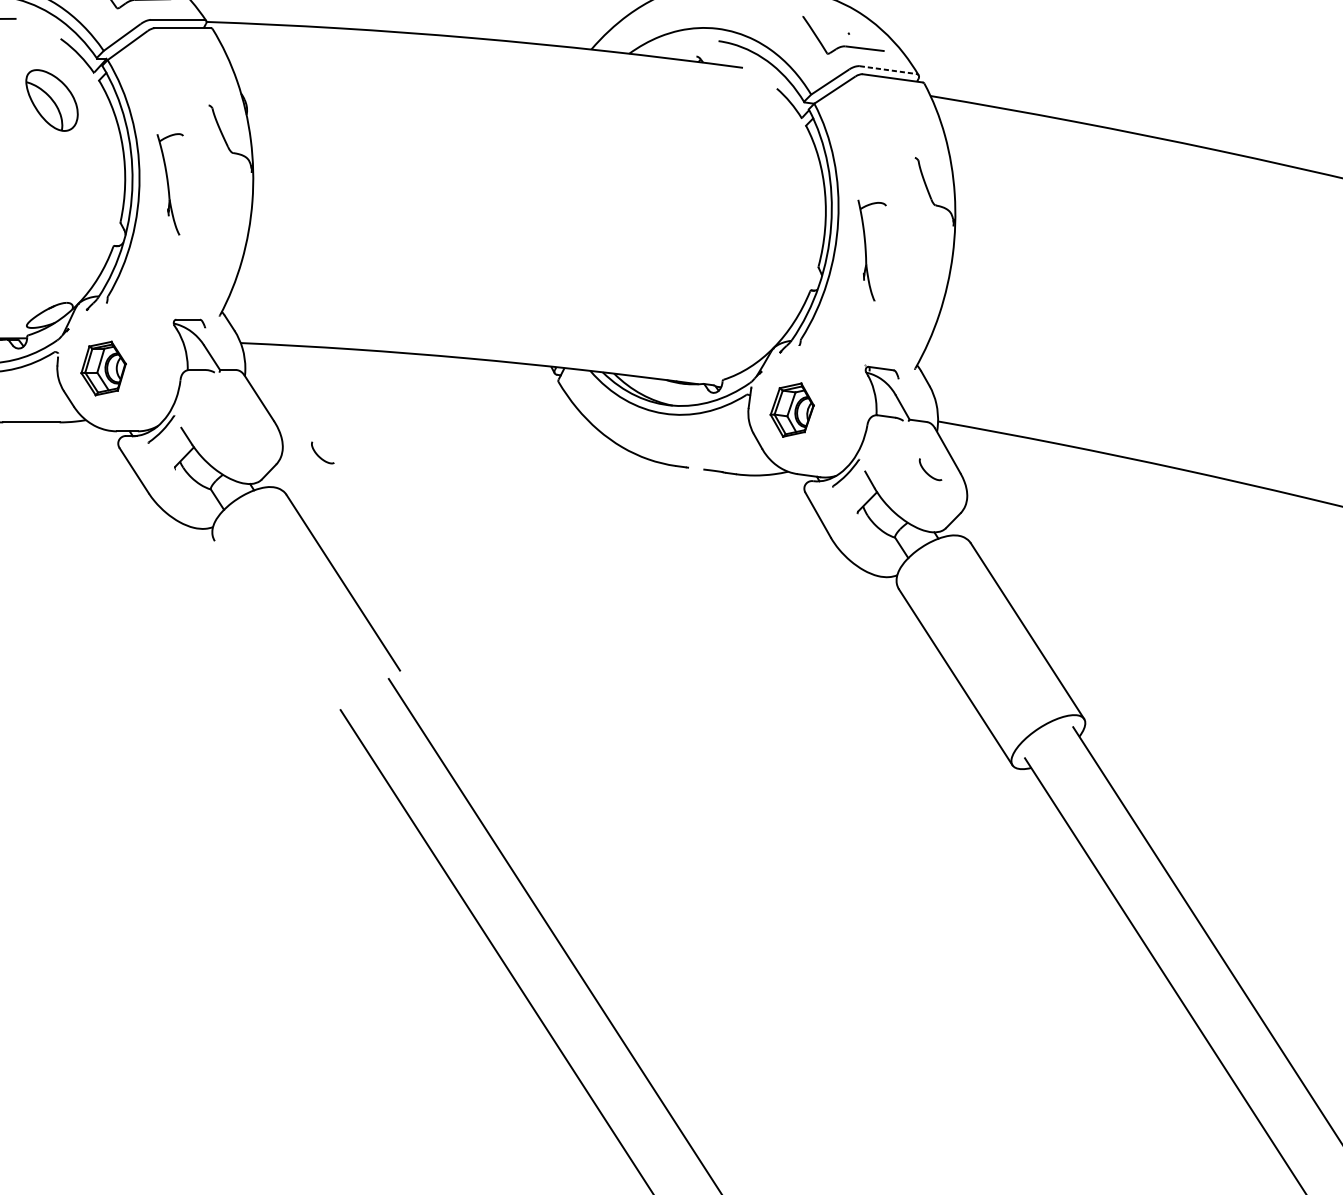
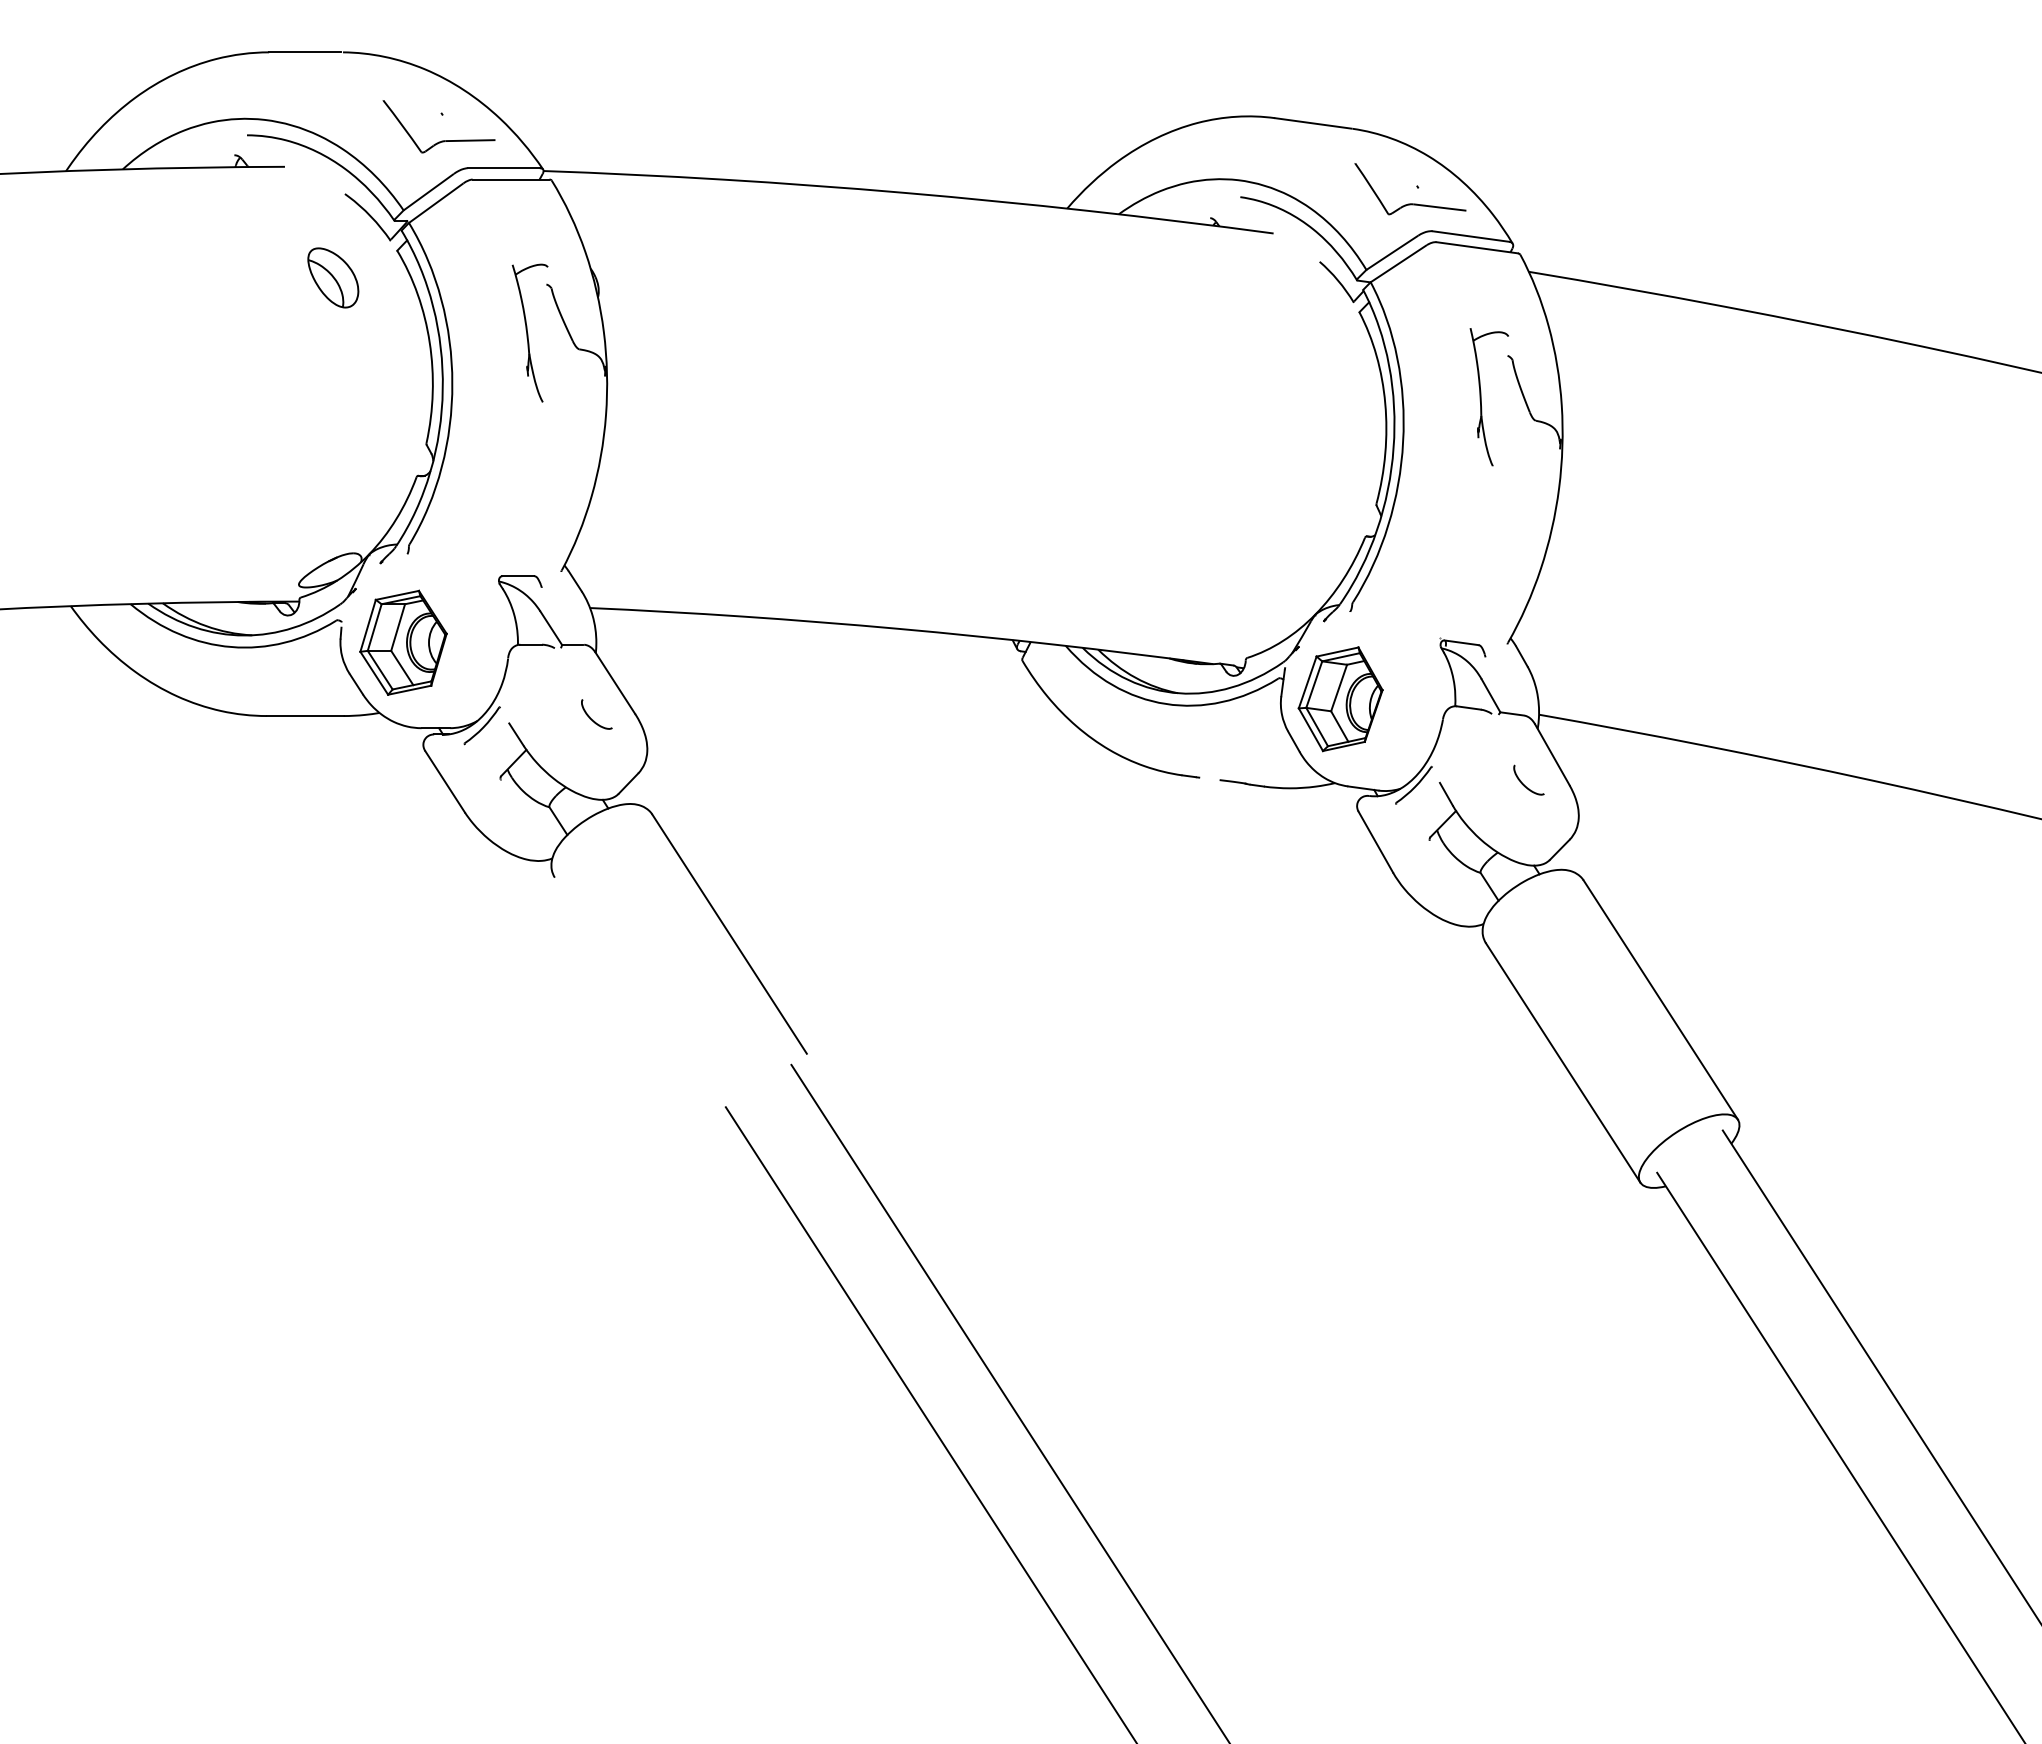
line: (887, 70) -> (1470, 236), dashed -> solid
part: (52, 100) -> (333, 277), size x0.71
part: (169, 183) -> (529, 332), moved
part: (866, 250) -> (1481, 397), moved
part: (103, 368) -> (403, 642), size x1.43
part: (792, 410) -> (1340, 699), size x1.43
curve: (321, 457) -> (594, 720), moved

